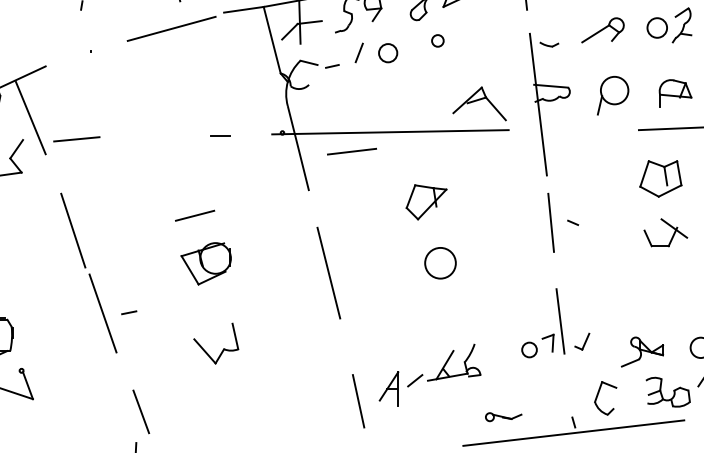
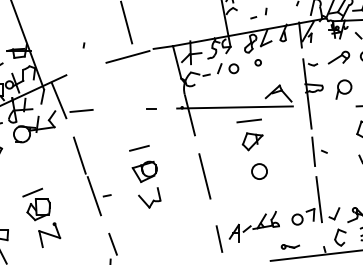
line: (350, 150) -> (248, 120), moved
part: (554, 322) -> (315, 200), size x1.43
part: (215, 342) -> (149, 197), moved

